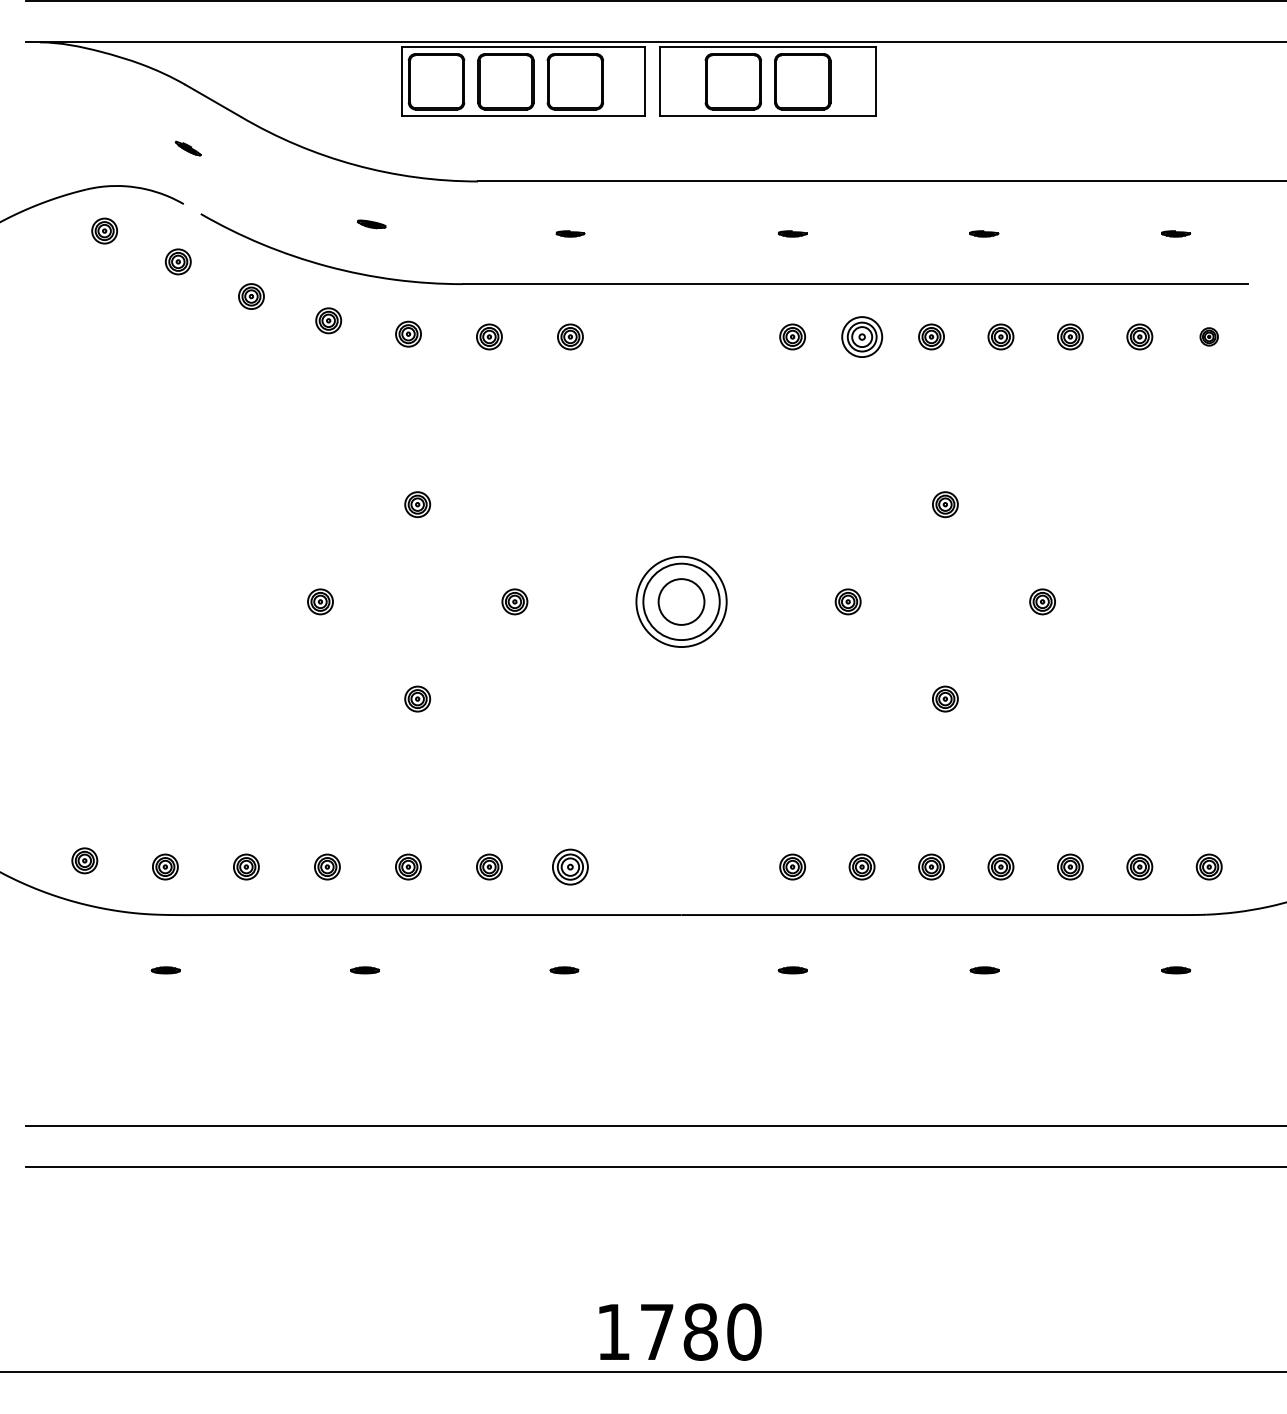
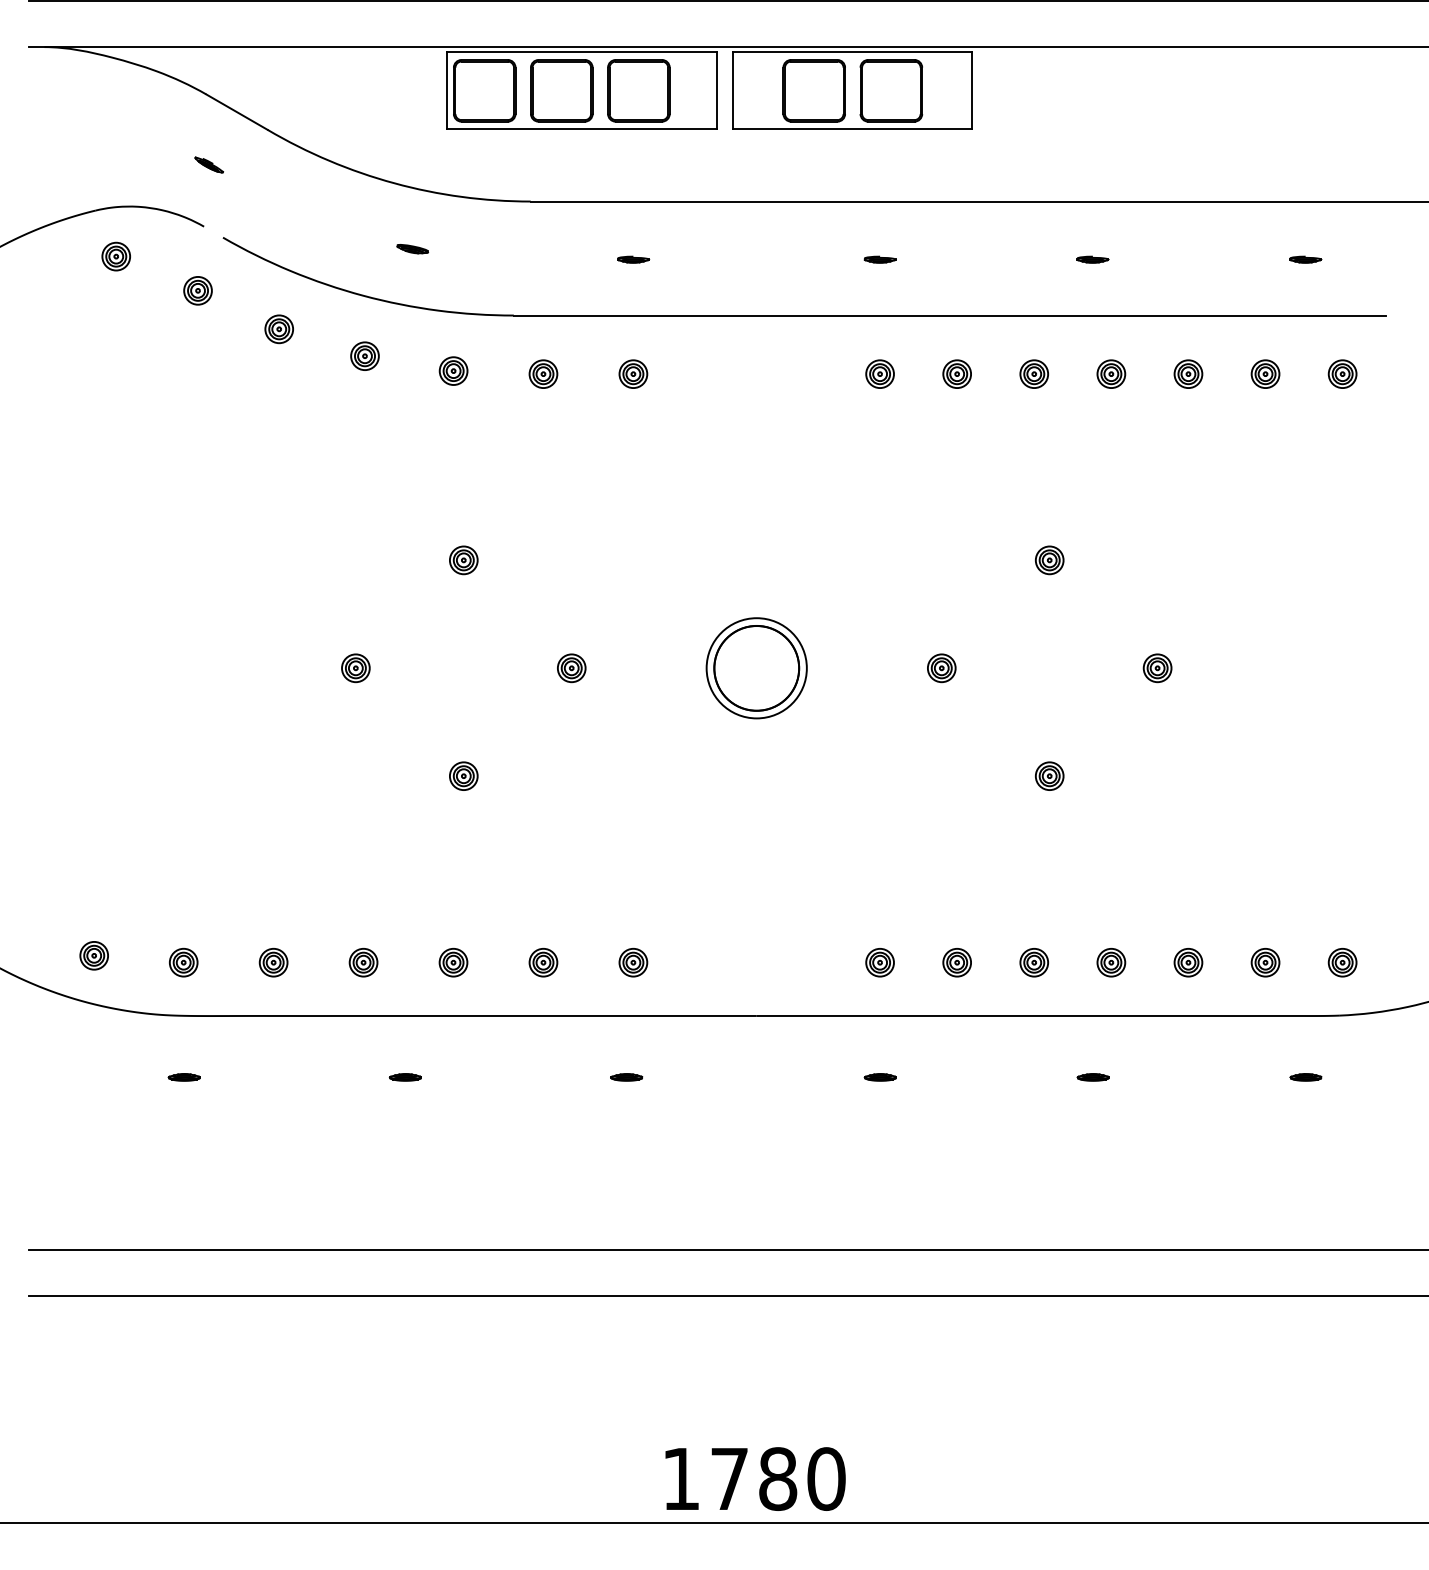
part: (861, 336) -> (956, 373), size x0.62
part: (1209, 336) -> (1342, 373), size x1.43
circle: (681, 602) -> (756, 668), size x1.67
part: (570, 866) -> (633, 962), size x0.71

